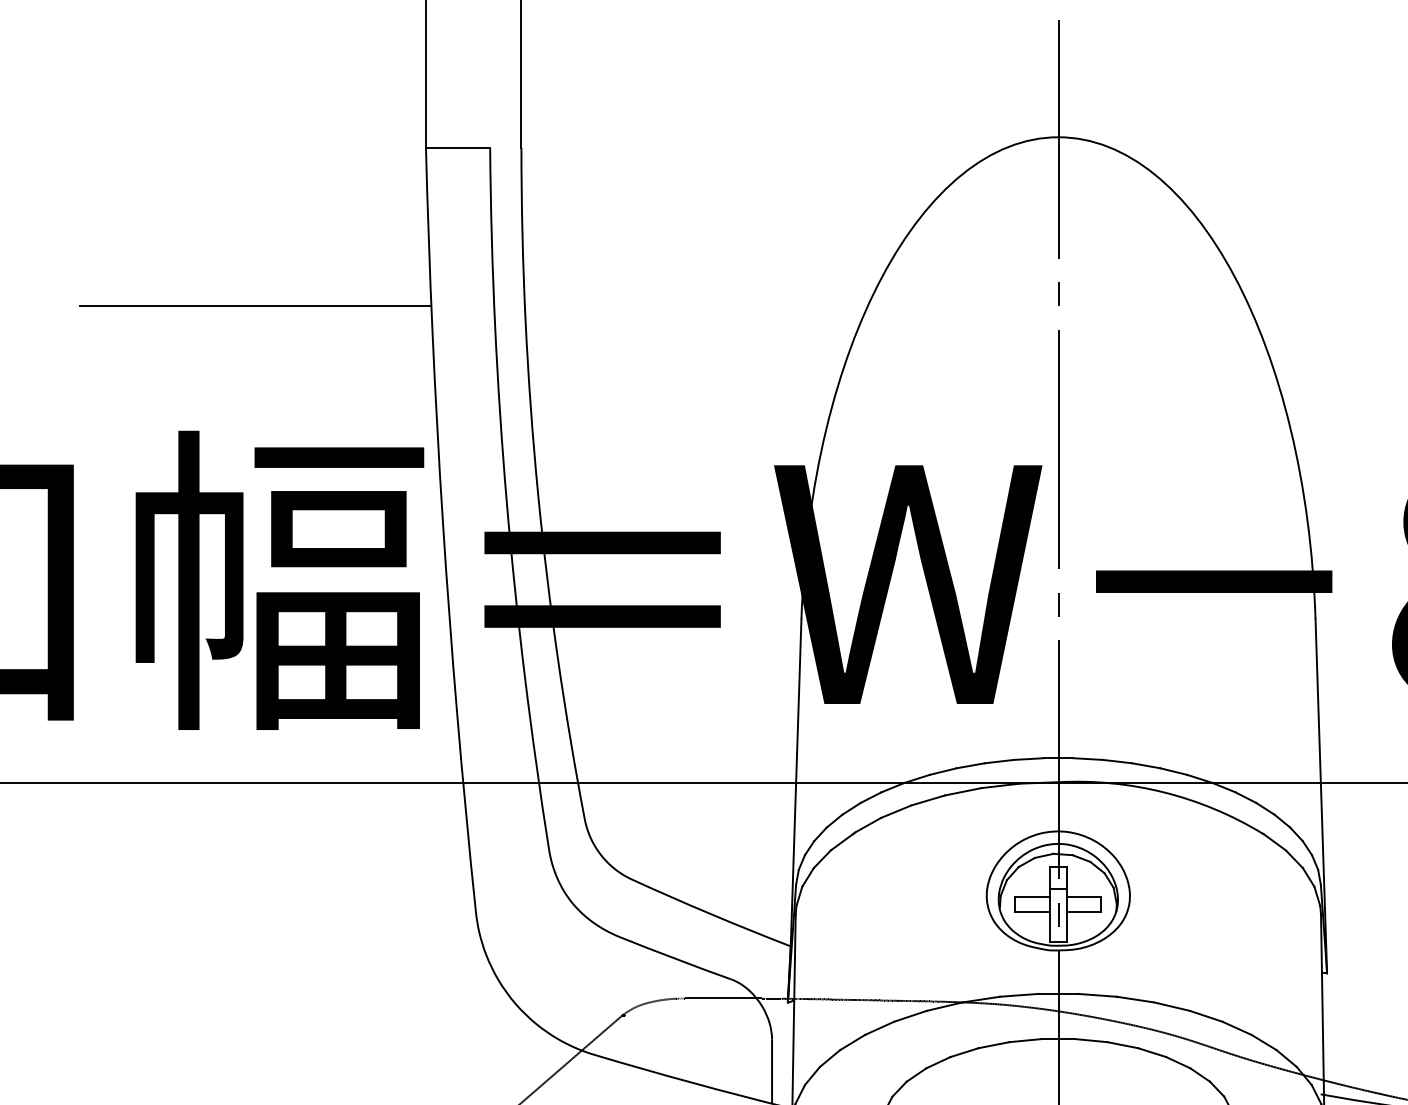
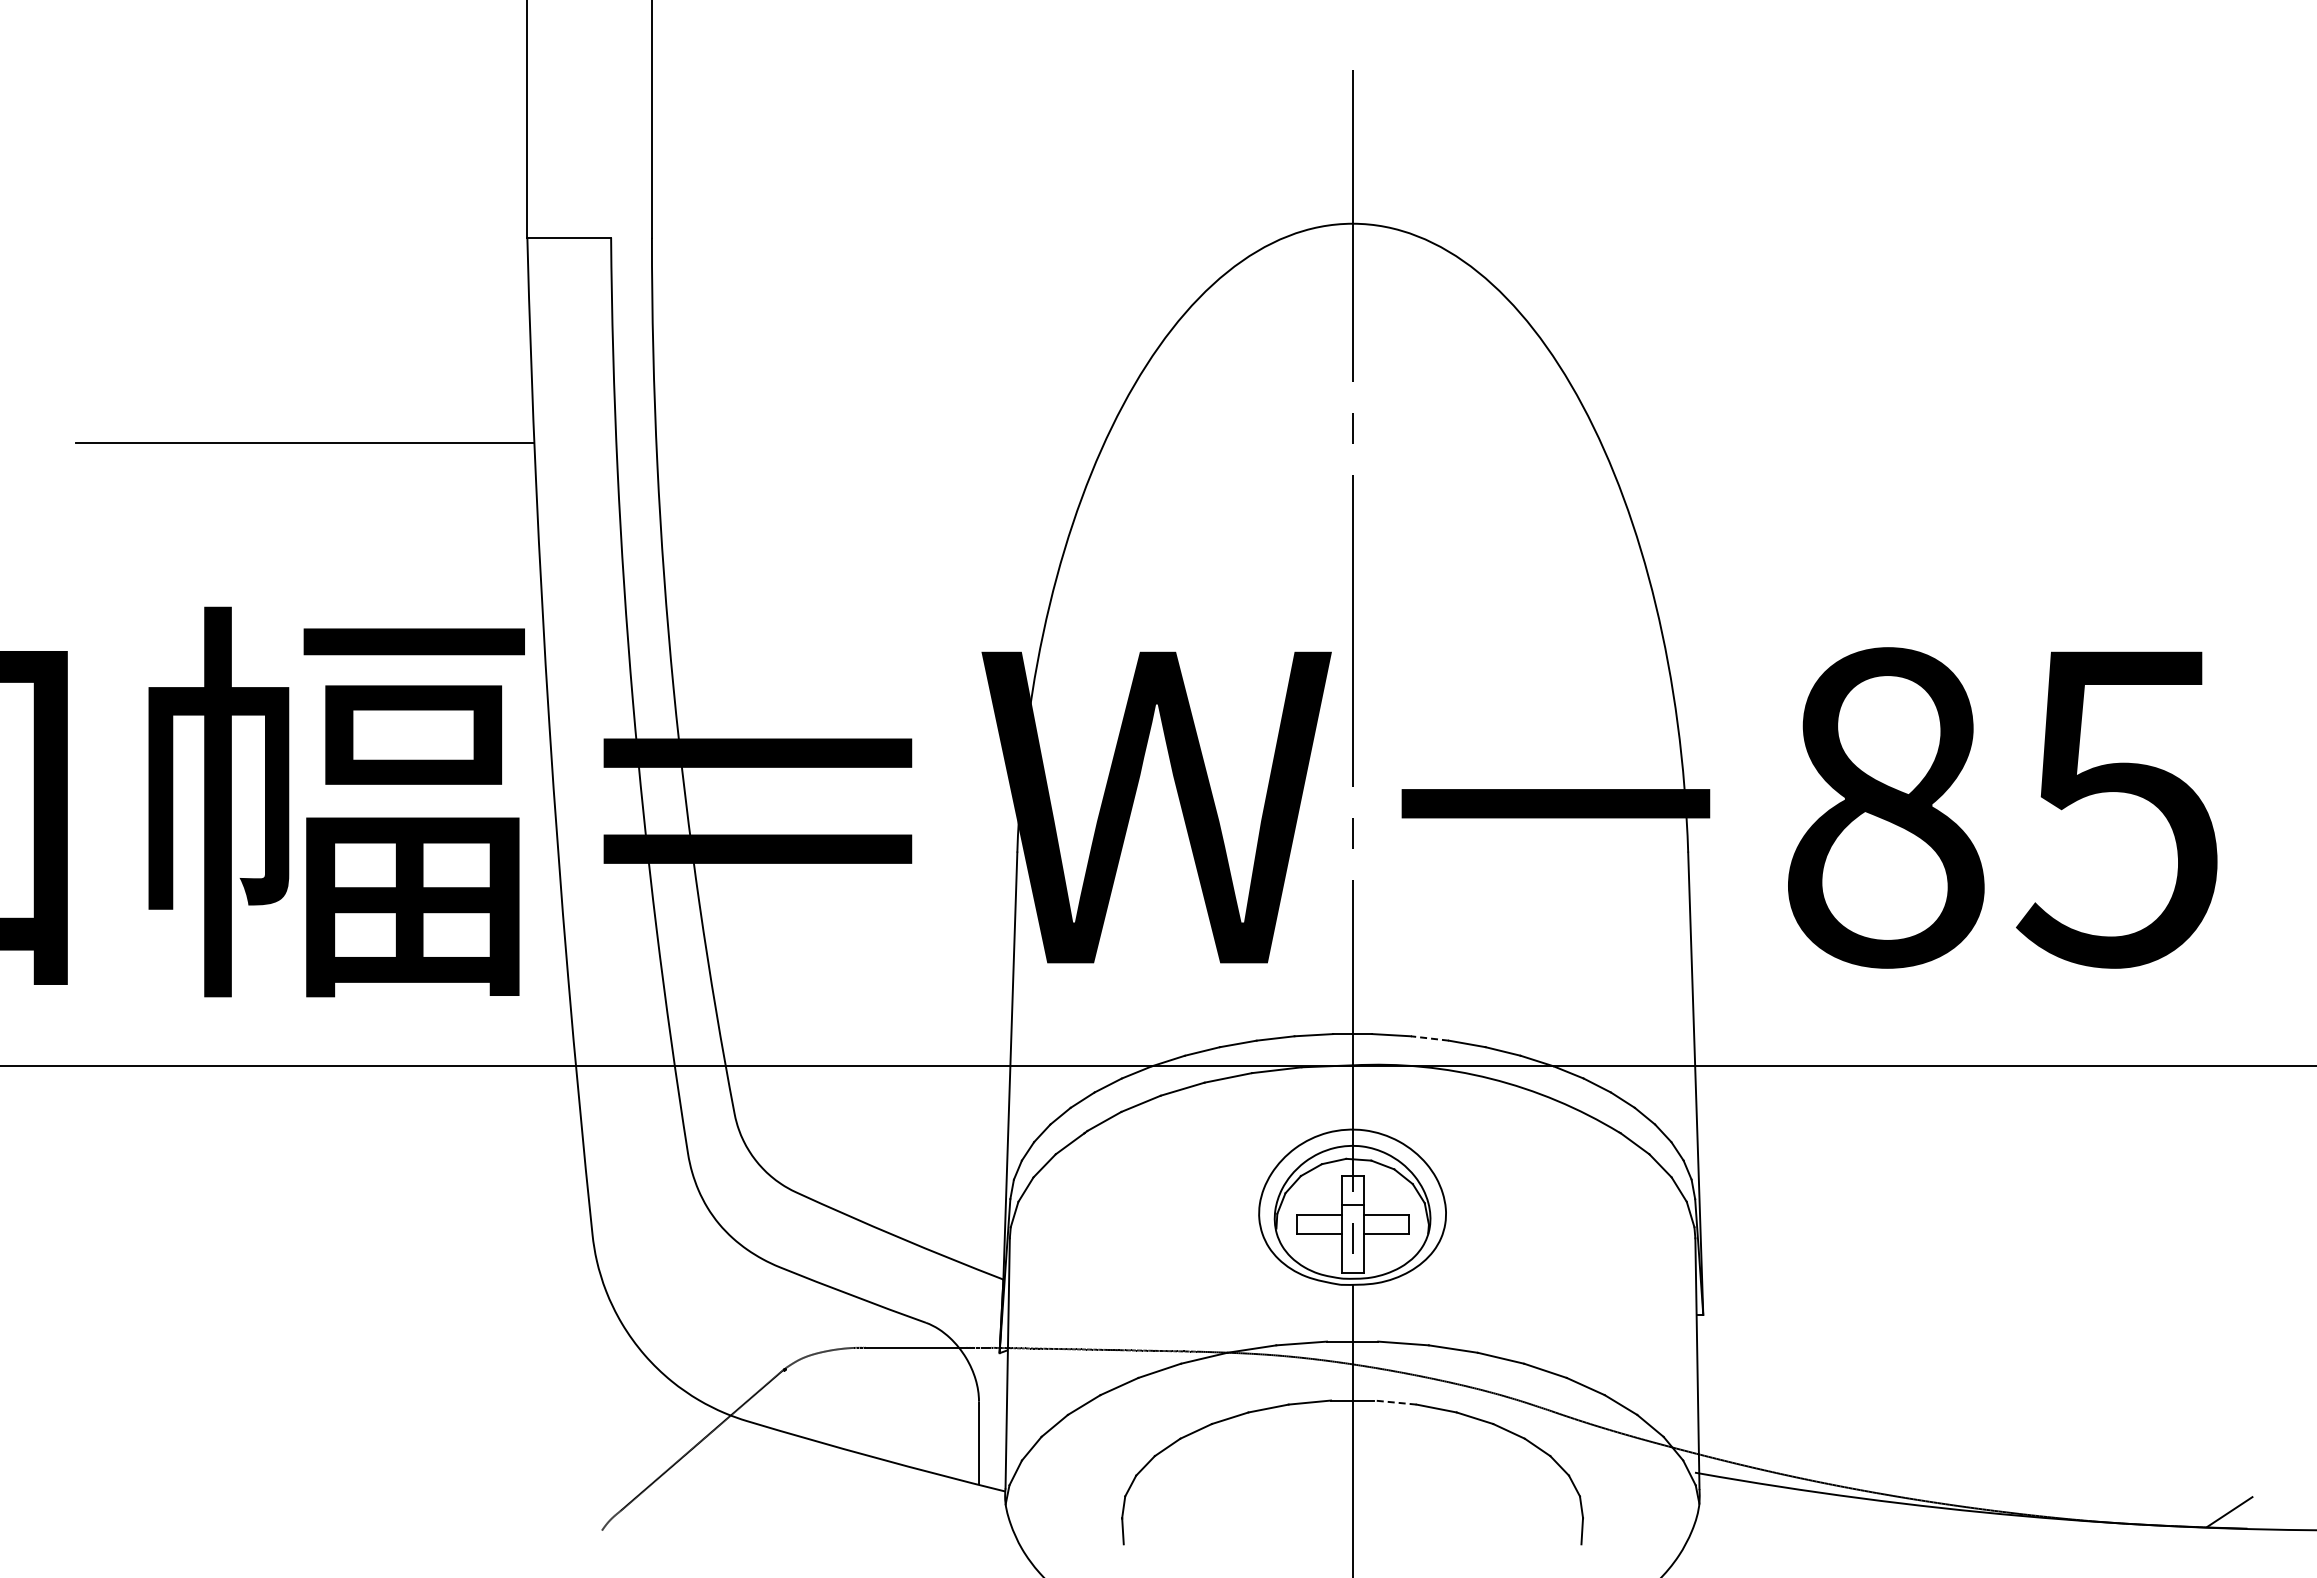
line: (1117, 761) -> (1429, 1038), solid -> dashed
line: (1090, 1040) -> (1394, 1402), solid -> dashed

